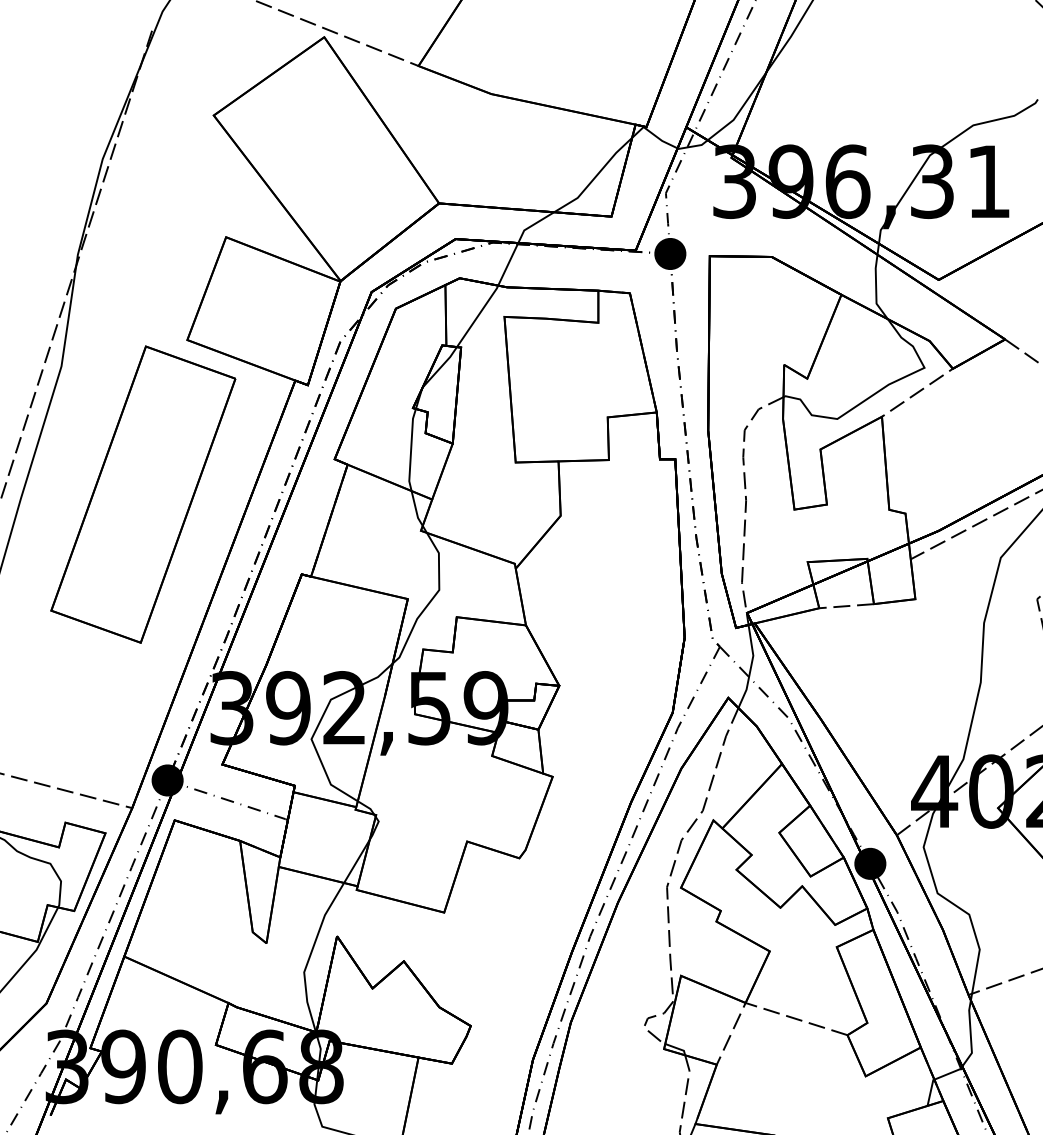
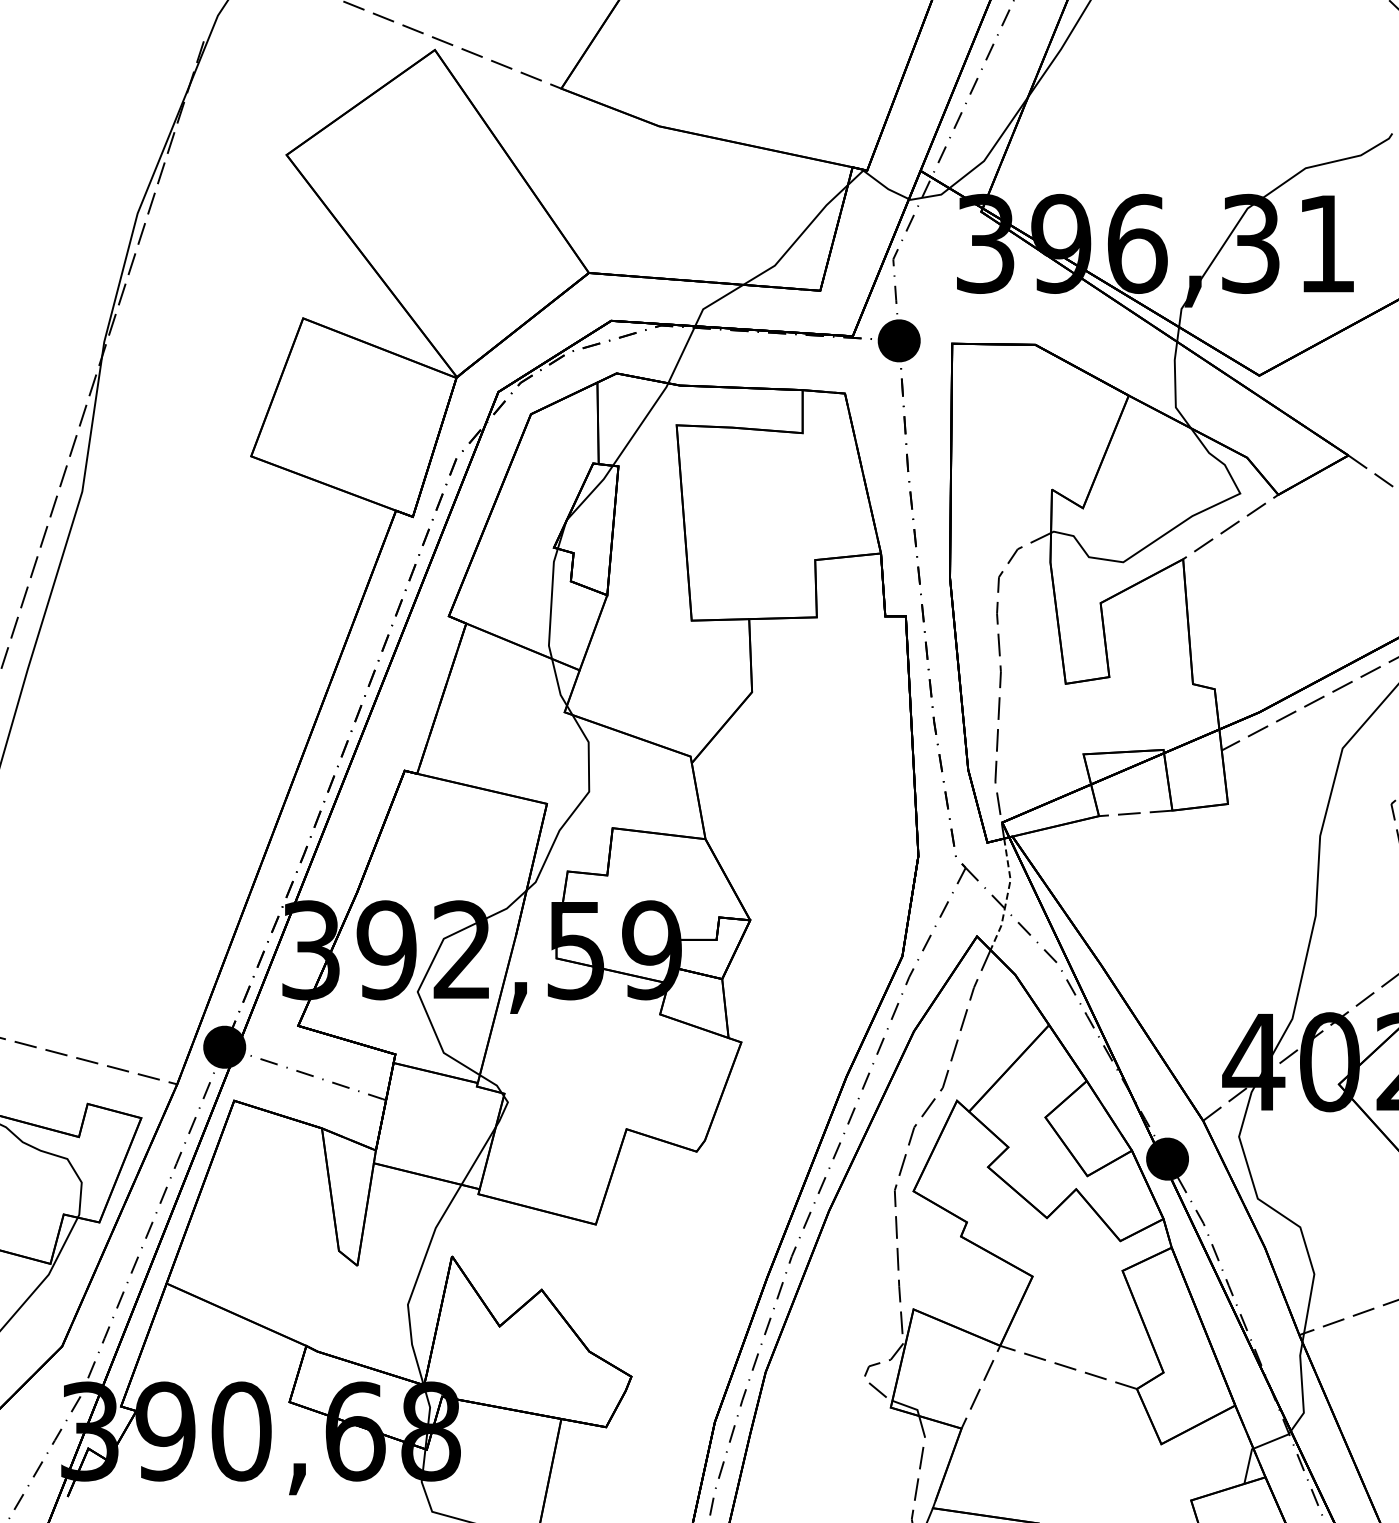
part: (142, 494) -> (191, 663), removed
line: (751, 667) -> (1007, 895), solid -> dashed

